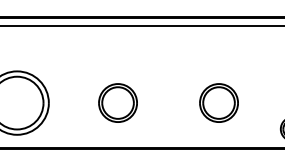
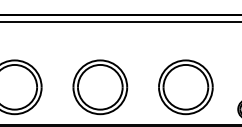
part: (117, 102) -> (99, 86), size x1.67
part: (218, 102) -> (185, 86), size x1.67

